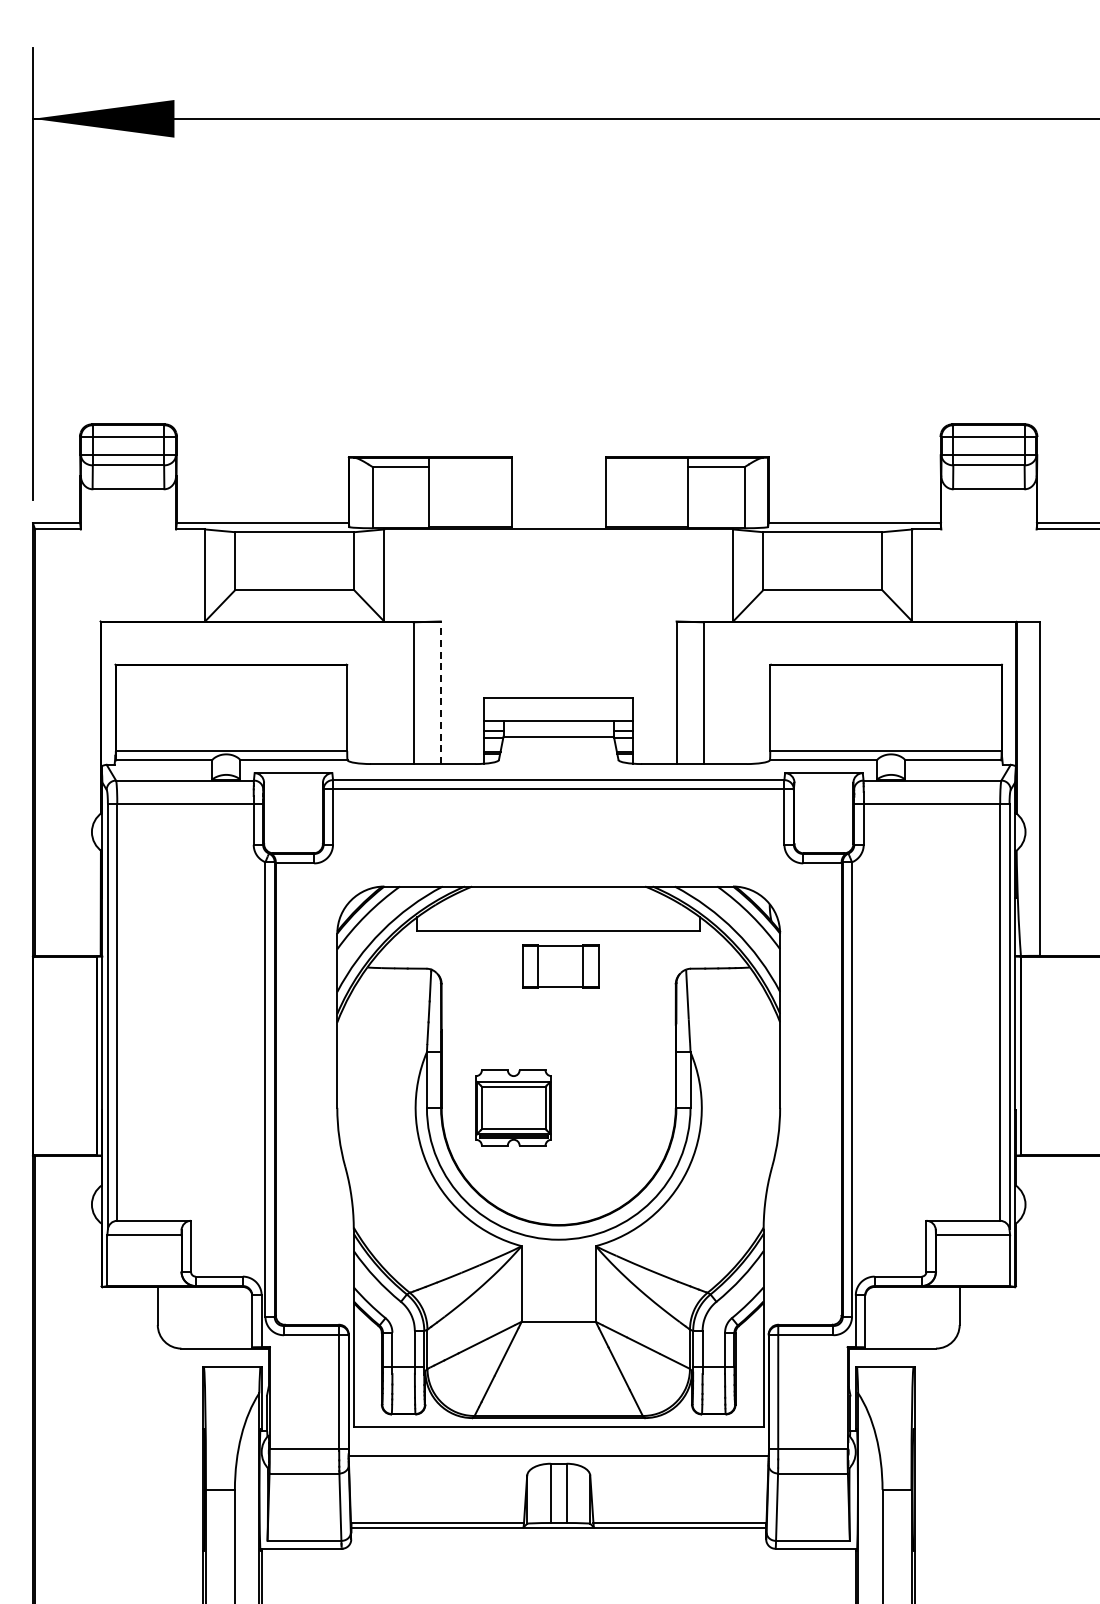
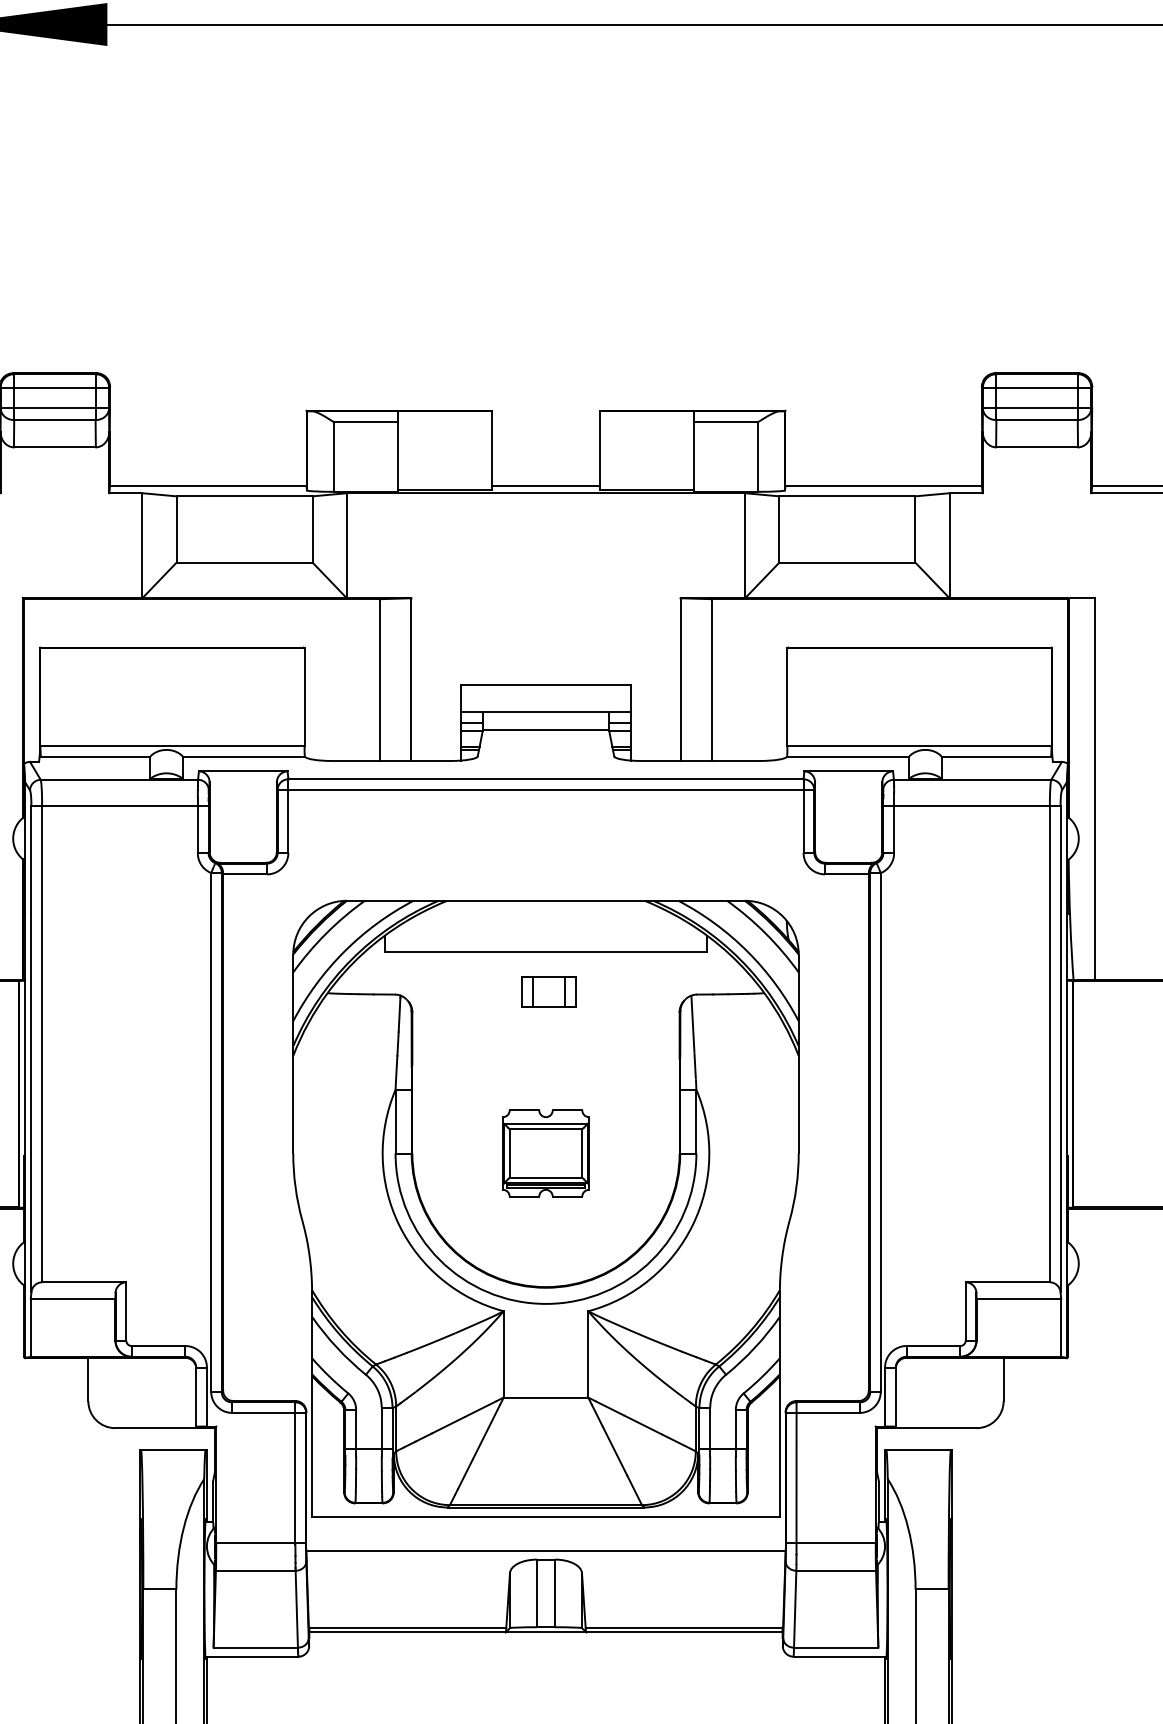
line: (558, 523) -> (545, 486), added
line: (440, 692) -> (411, 679), dashed -> solid
part: (561, 966) -> (549, 992), size x0.62
part: (513, 1107) -> (545, 1152), moved

